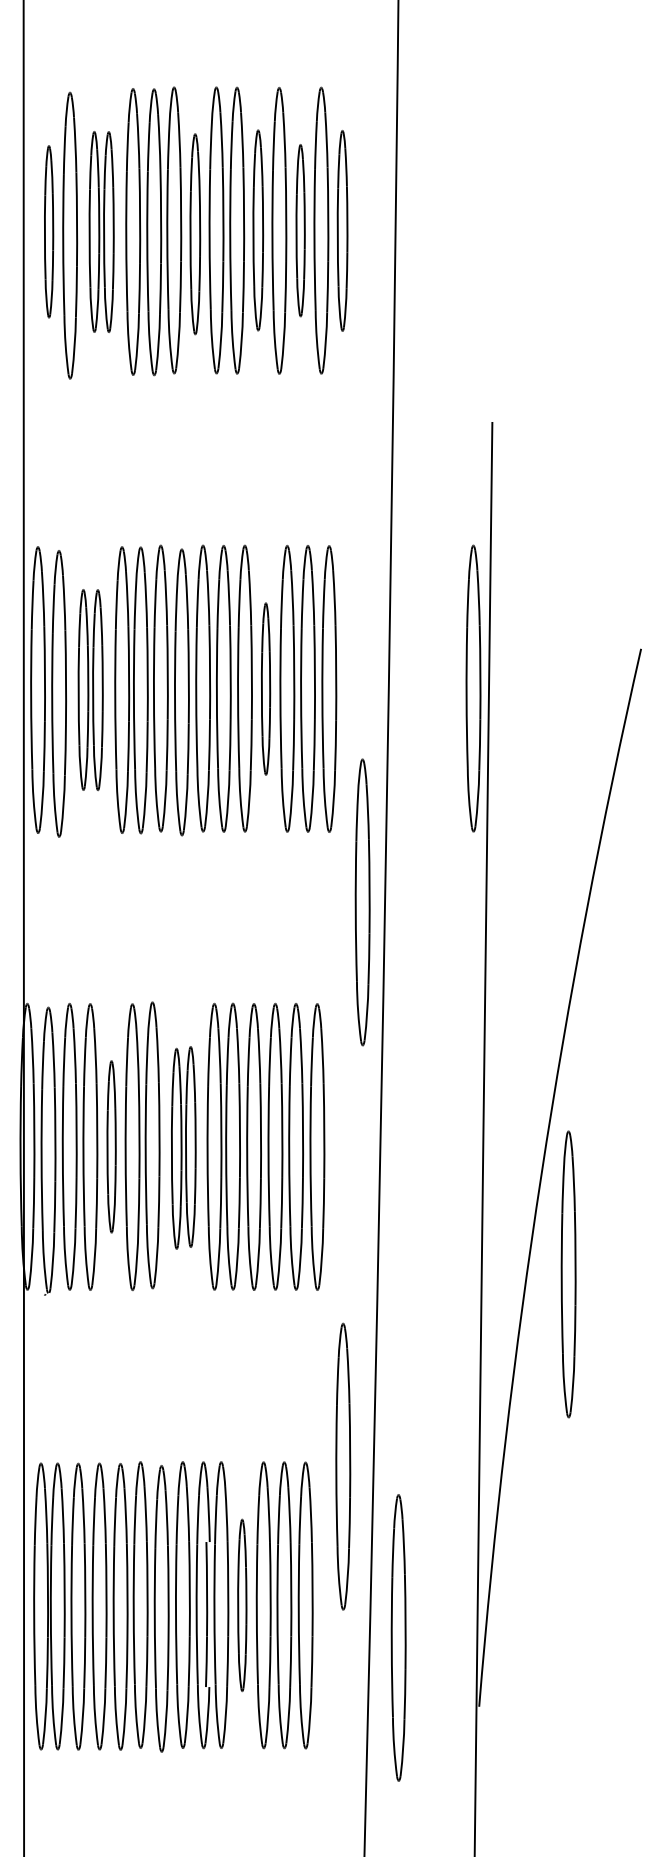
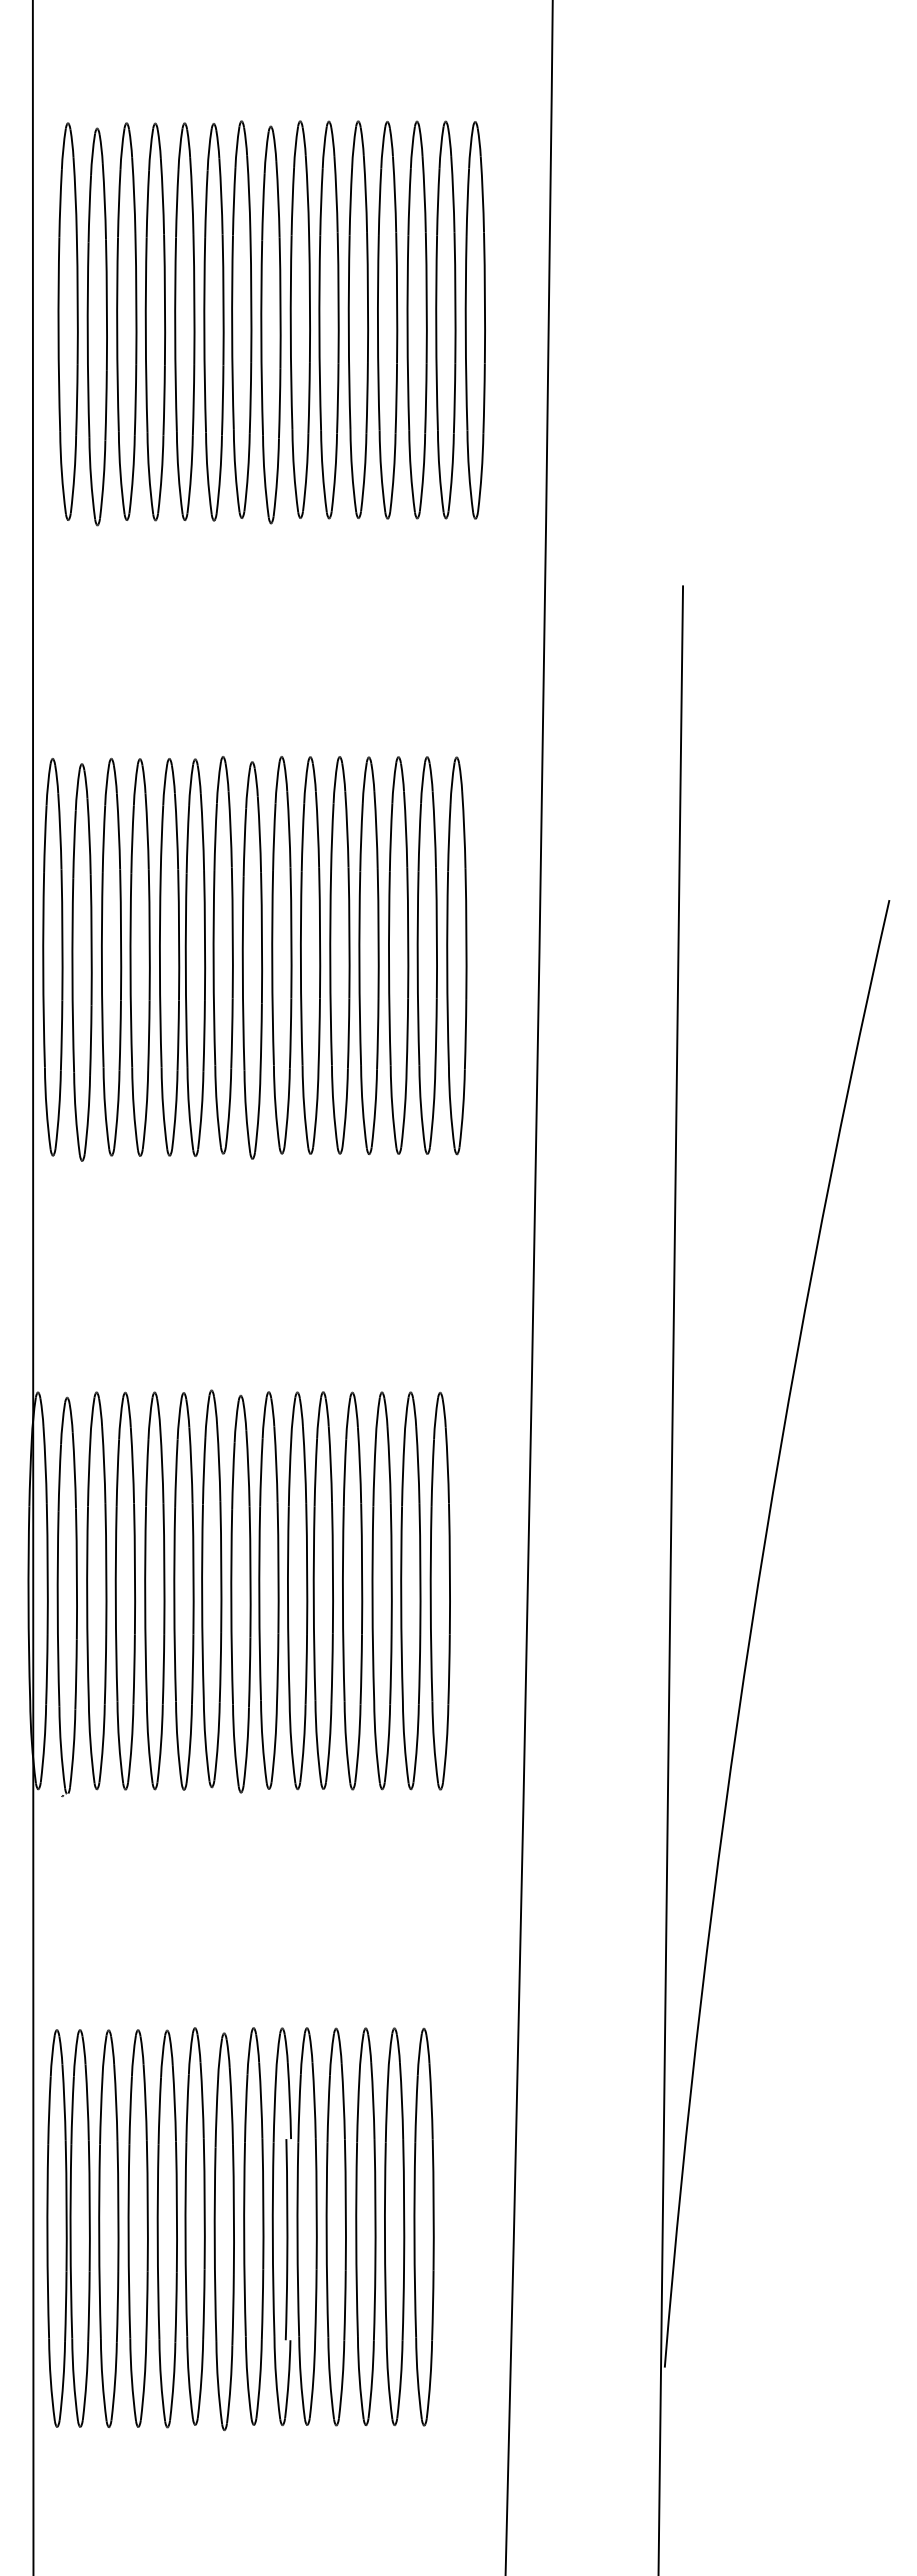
part: (257, 230) -> (357, 319), size x1.43
part: (300, 230) -> (416, 319), size x1.67
part: (48, 231) -> (67, 321), size x1.67
part: (101, 231) -> (140, 321), size x1.43
part: (342, 231) -> (474, 320), size x1.43
part: (194, 233) -> (270, 324), size x1.43
part: (265, 688) -> (368, 955), size x1.67
part: (473, 688) -> (656, 955), removed
part: (90, 689) -> (125, 956), size x1.43
part: (362, 902) -> (502, 1251), removed
part: (111, 1146) -> (154, 1590), size x1.67
part: (183, 1148) -> (254, 1592), size x1.43
part: (568, 1274) -> (788, 1767), removed
part: (342, 1466) -> (475, 2034), removed
part: (241, 1605) -> (335, 2226), size x1.67
part: (398, 1637) -> (552, 2271), removed

